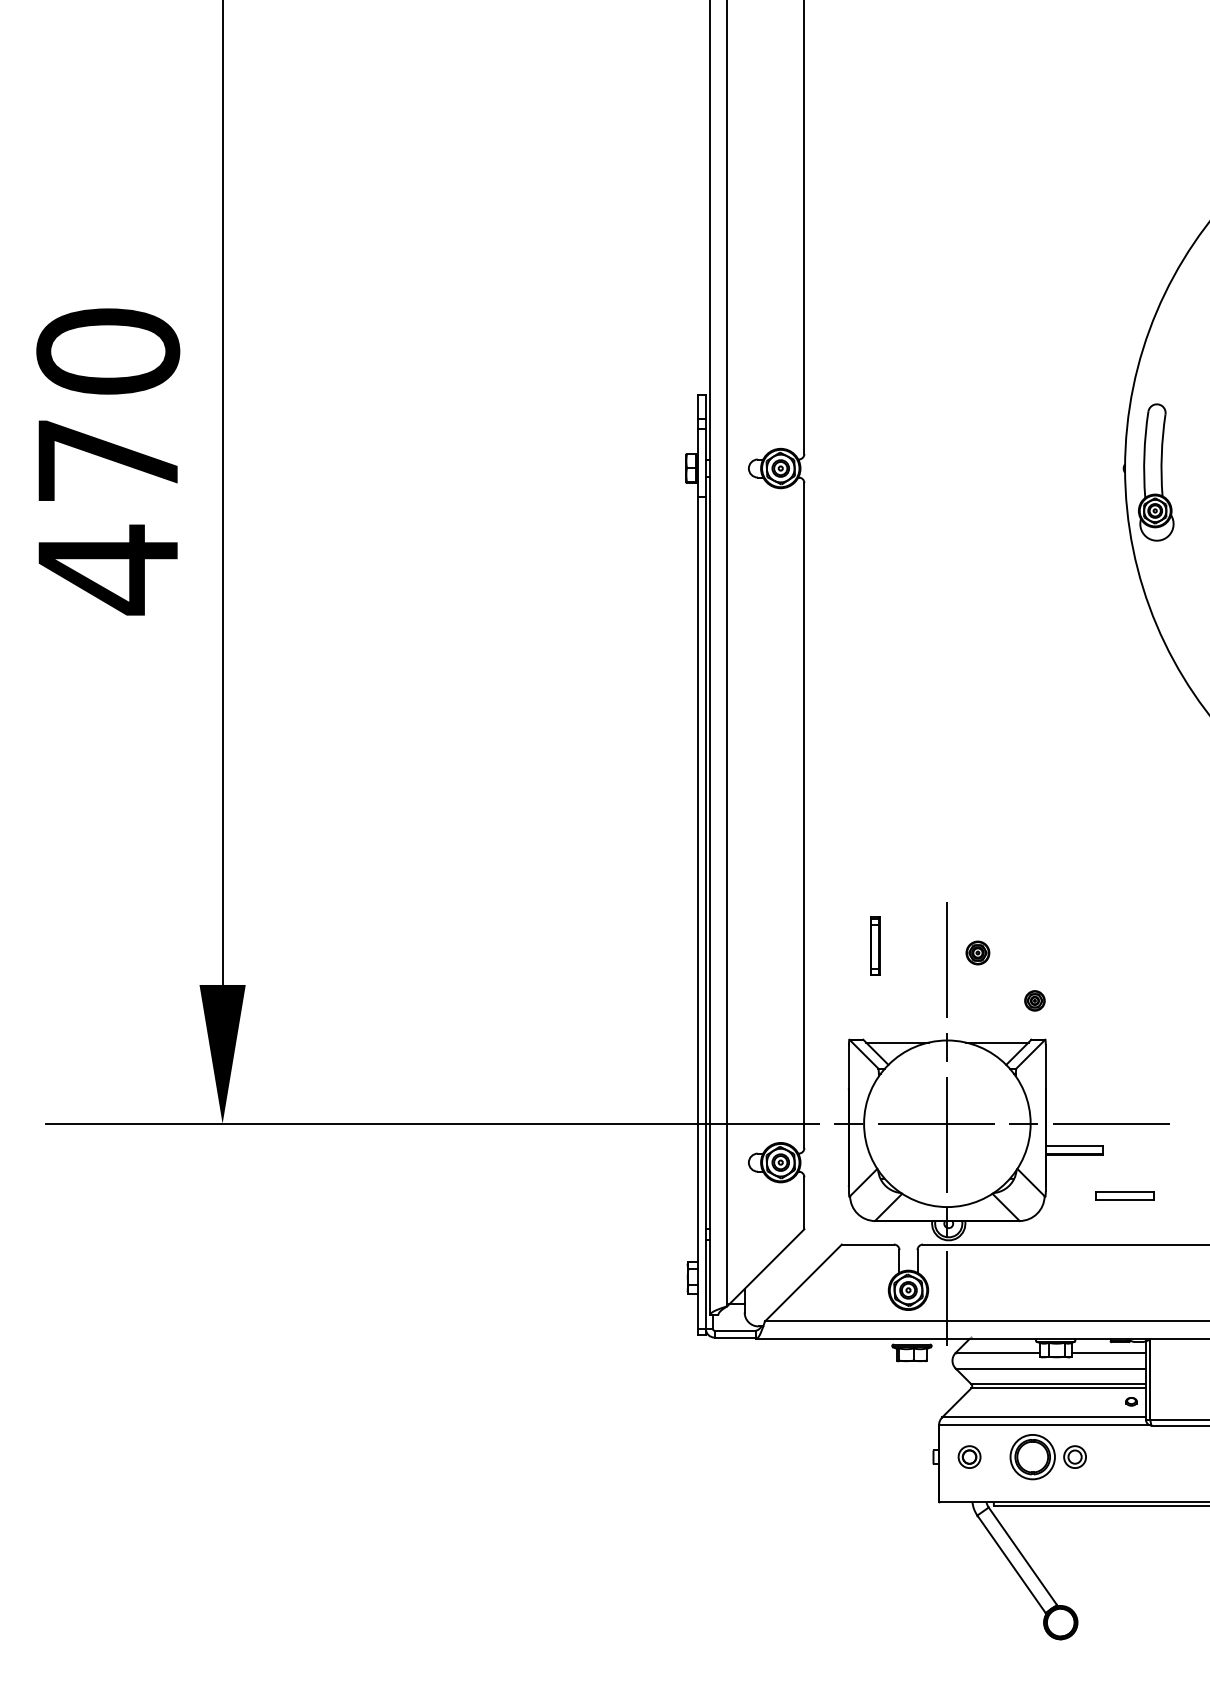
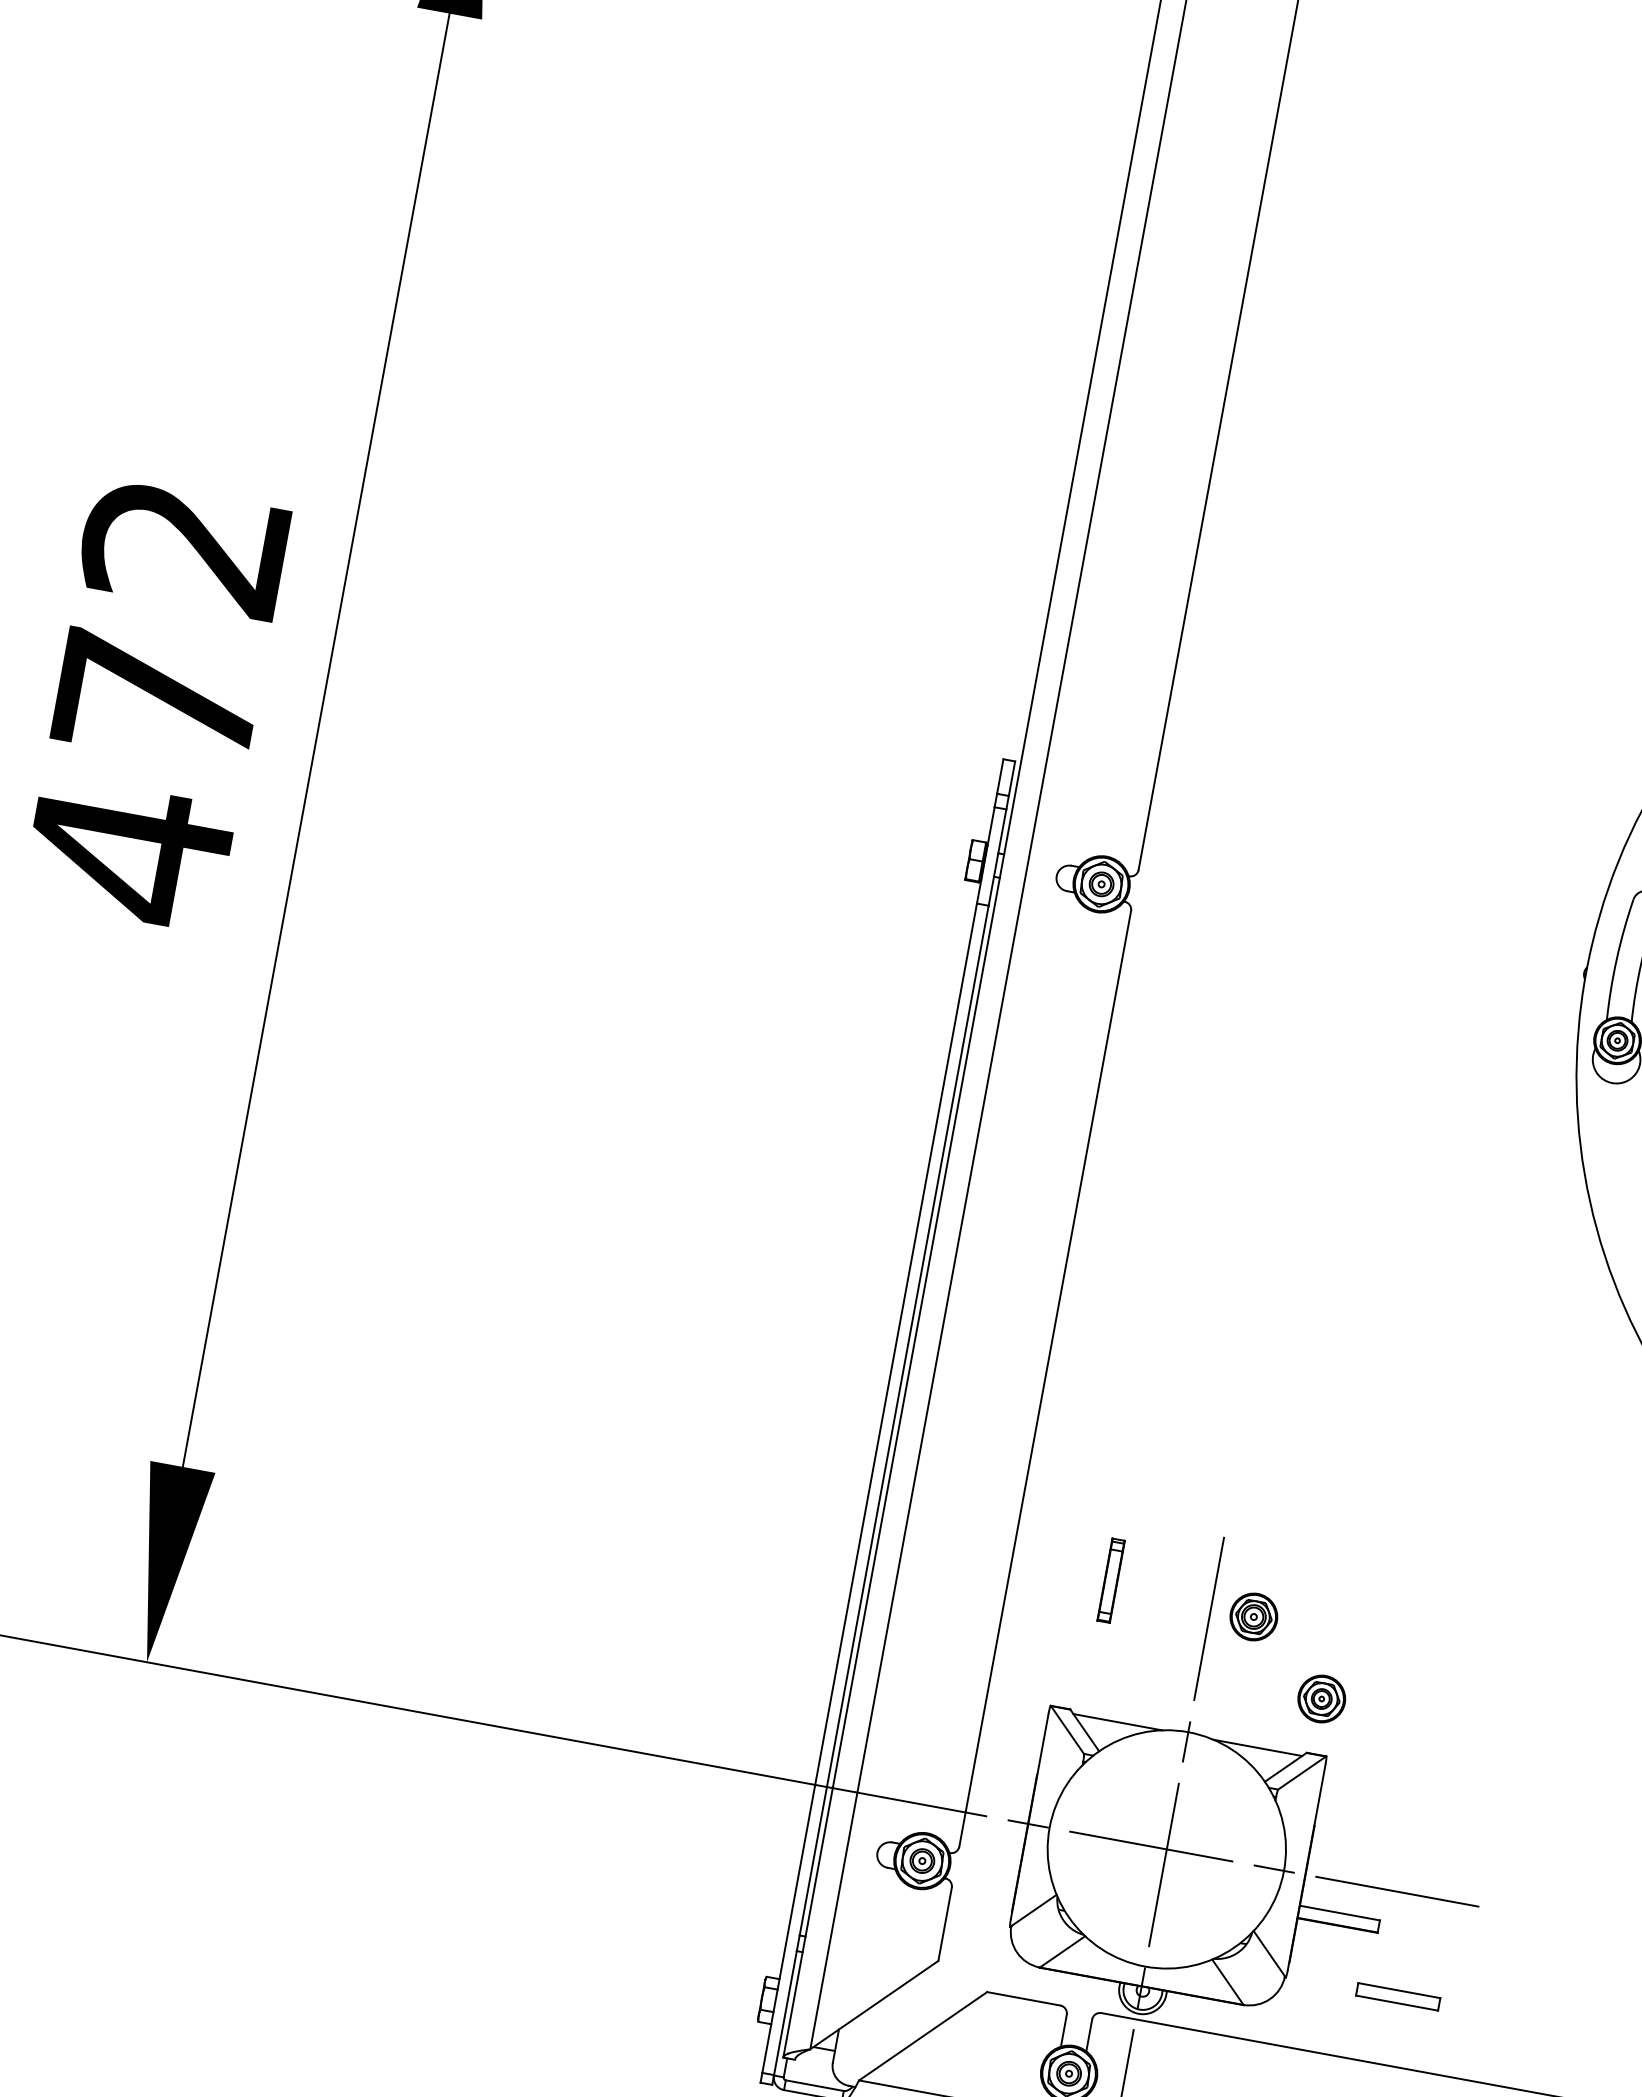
text: (108, 351) -> (185, 546), 470 -> 472
part: (977, 952) -> (1253, 1616), size x1.43
part: (1034, 1000) -> (1321, 1698), size x1.67

